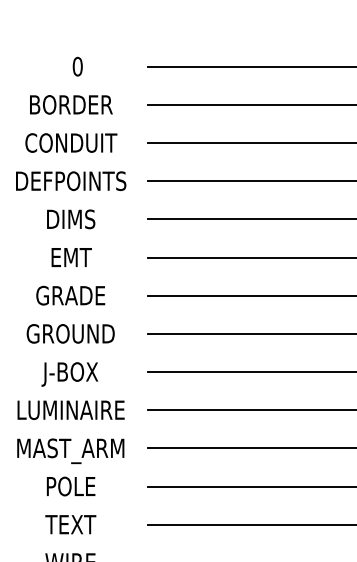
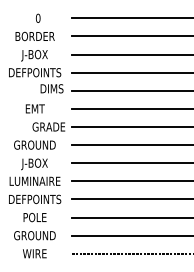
text: (69, 144) -> (34, 55), CONDUIT -> J-BOX
text: (69, 218) -> (51, 88), moved
text: (69, 294) -> (48, 126), moved
text: (72, 450) -> (35, 200), MAST_ARM -> DEFPOINTS
text: (69, 524) -> (34, 235), TEXT -> GROUND

